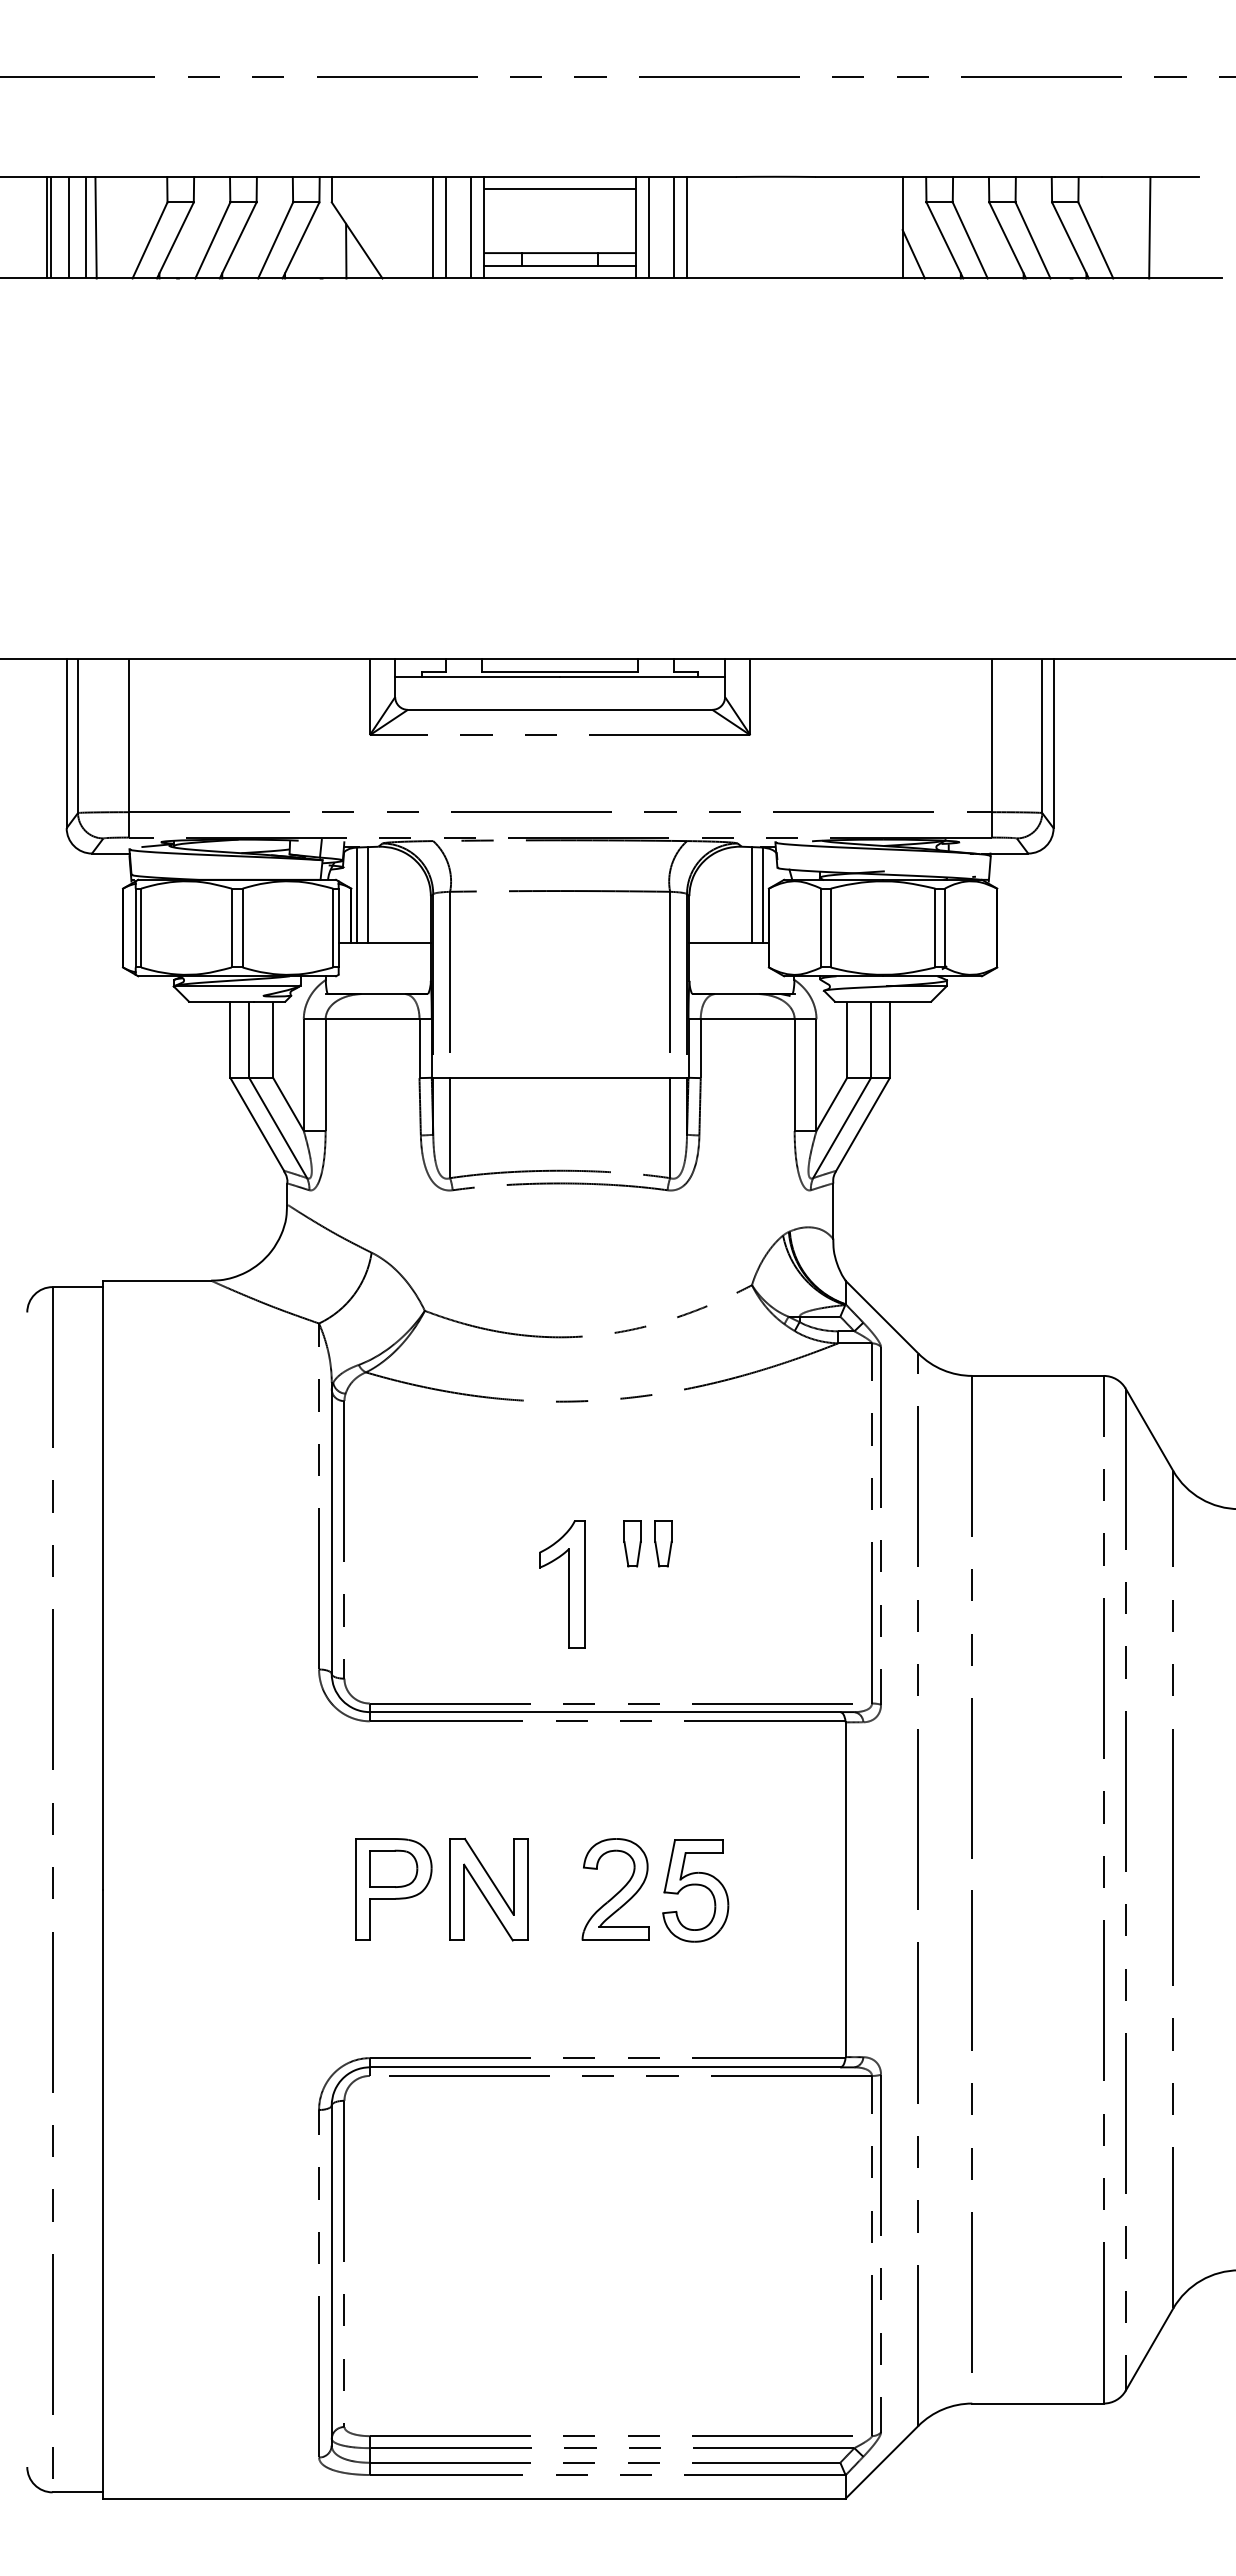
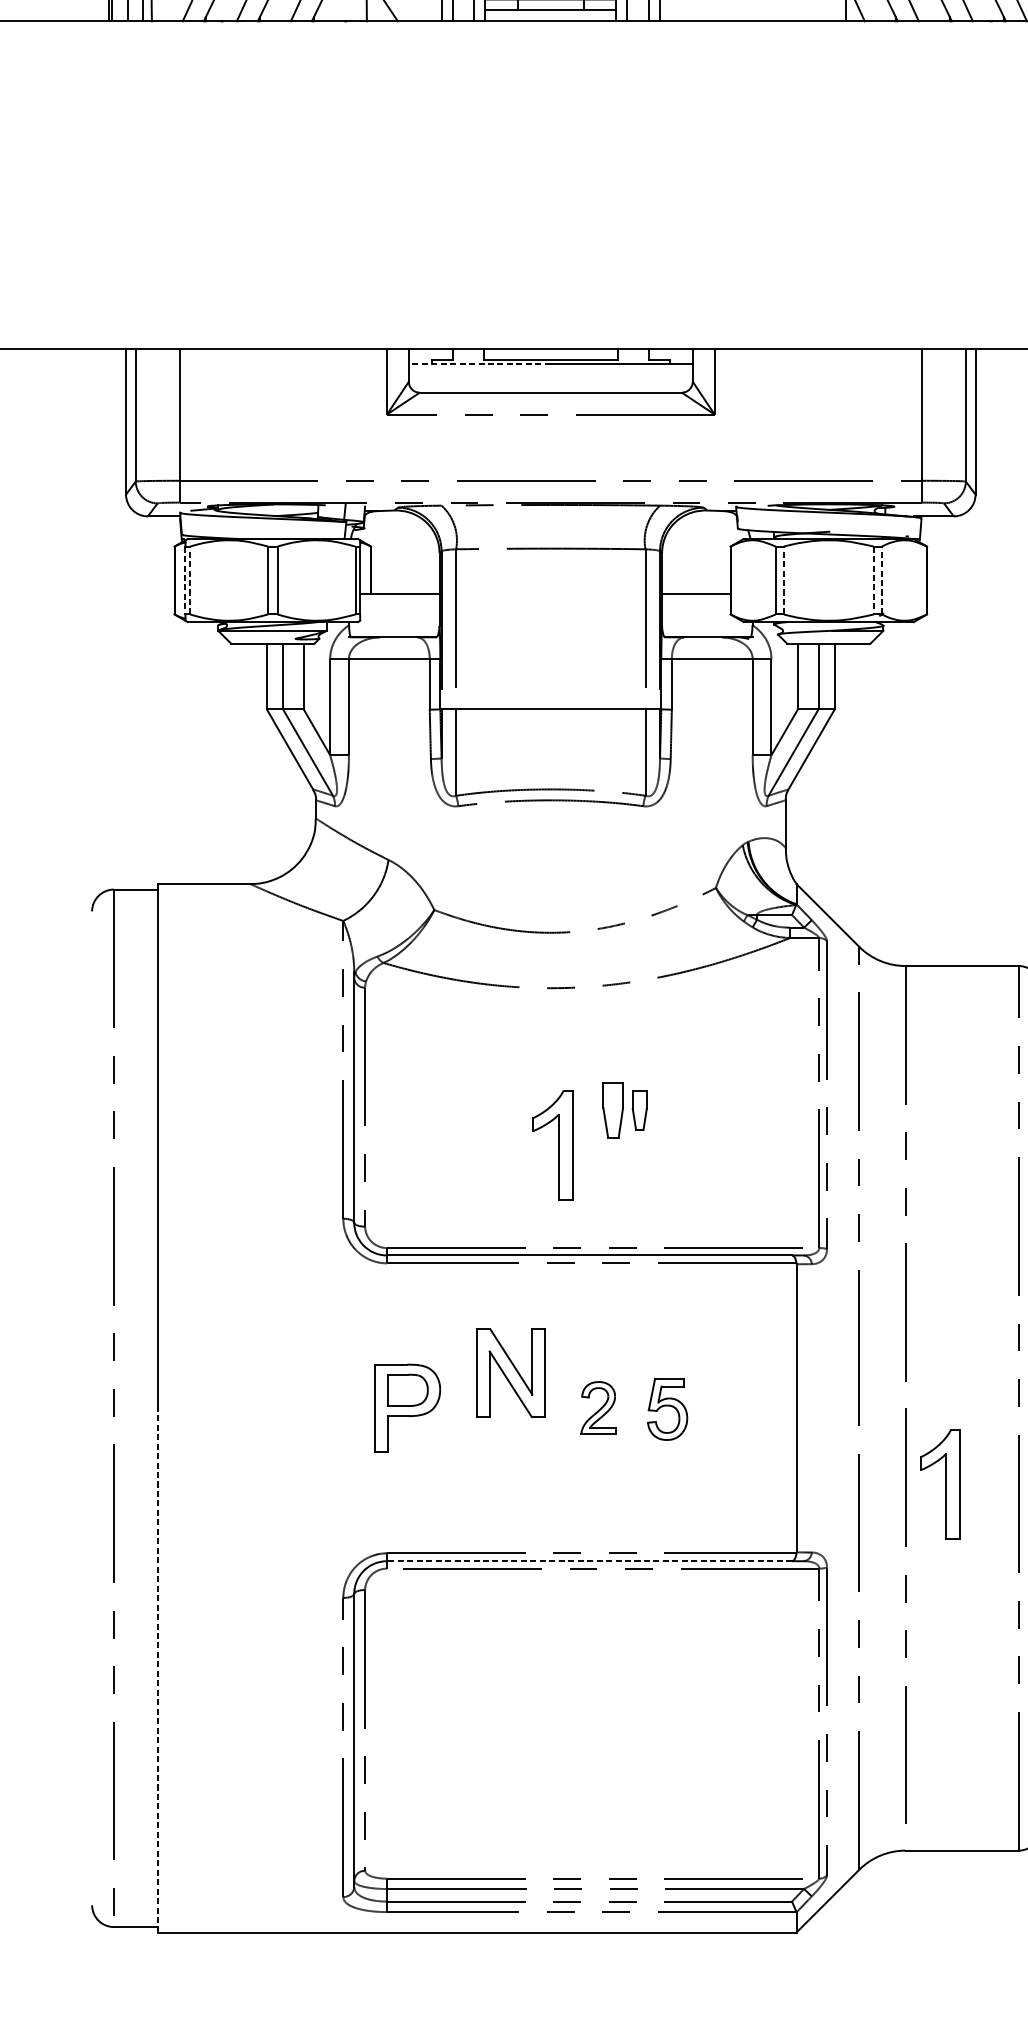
line: (477, 676) -> (479, 363), solid -> dashed
line: (357, 895) -> (376, 552), removed
line: (368, 895) -> (385, 552), removed
line: (752, 895) -> (716, 552), removed
line: (763, 895) -> (725, 552), removed
line: (141, 927) -> (190, 580), solid -> dashed
line: (830, 927) -> (783, 580), solid -> dashed
line: (944, 927) -> (881, 580), solid -> dashed
line: (135, 928) -> (185, 580), solid -> dashed
line: (935, 928) -> (873, 580), solid -> dashed
part: (632, 1543) -> (613, 1110), size x1.4
part: (488, 1889) -> (510, 1372), moved
part: (615, 1889) -> (598, 1408), size x0.6
part: (695, 1890) -> (667, 1408), size x0.7
part: (1012, 1978) -> (940, 1484), added
line: (604, 2067) -> (589, 1561), solid -> dashed
line: (103, 2193) -> (157, 1669), solid -> dashed

